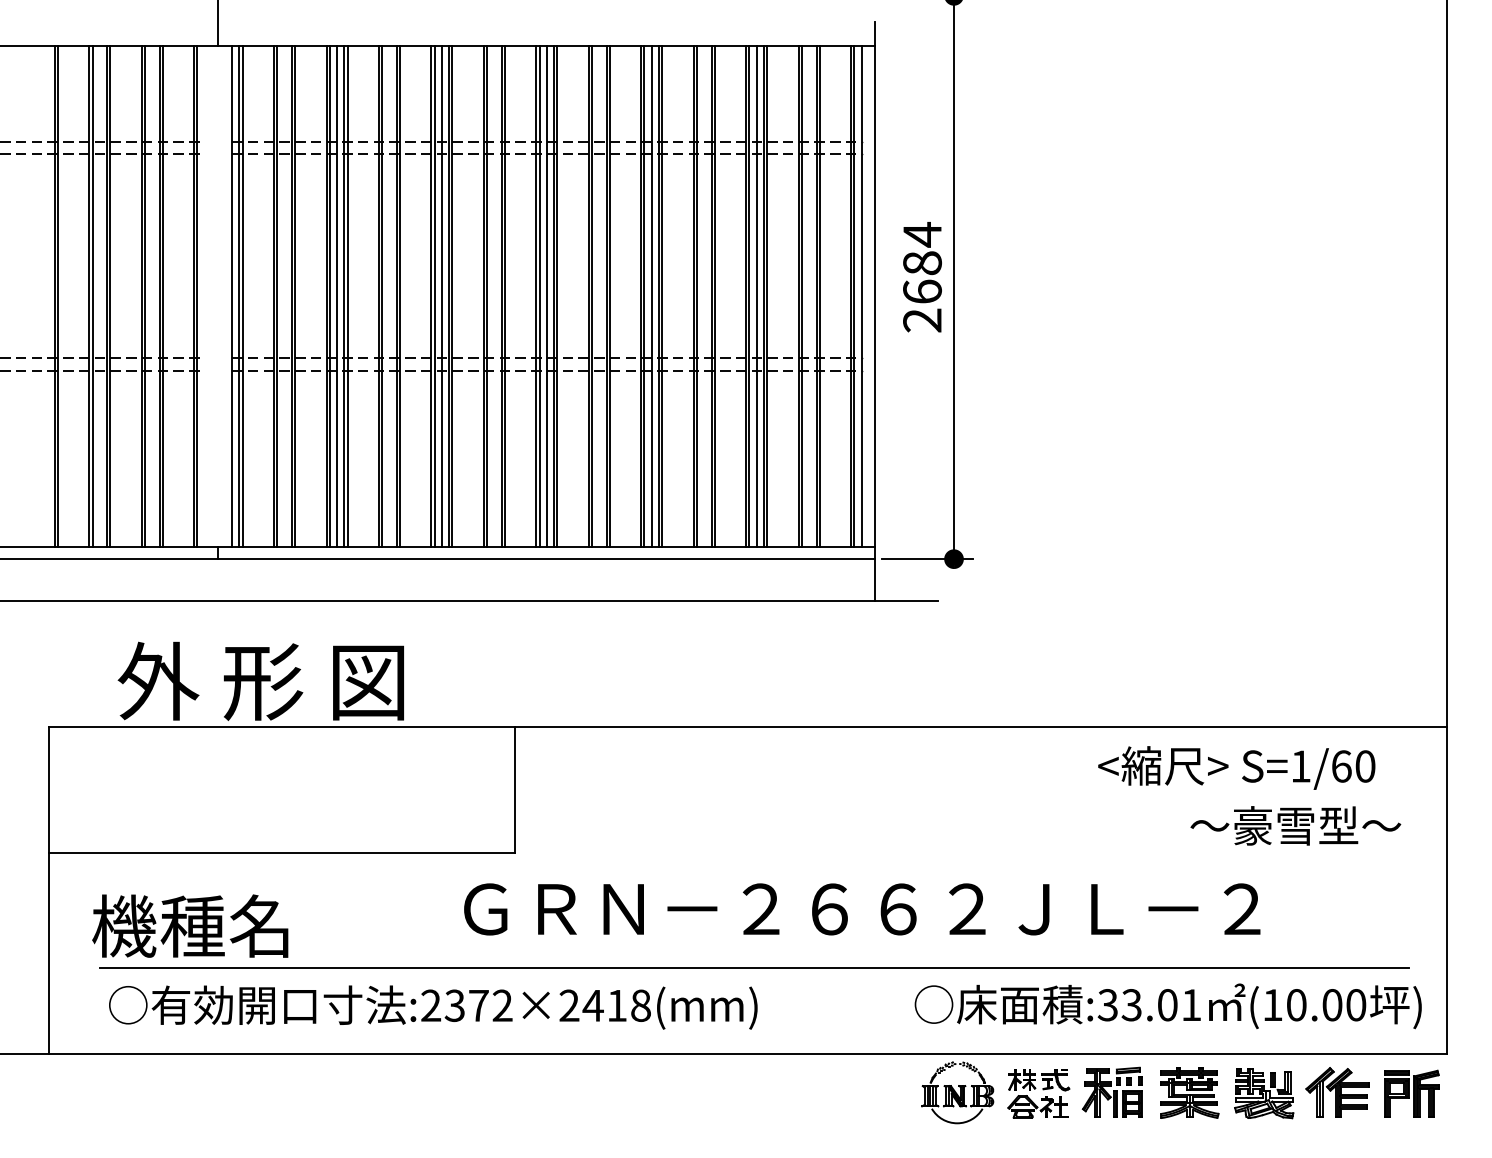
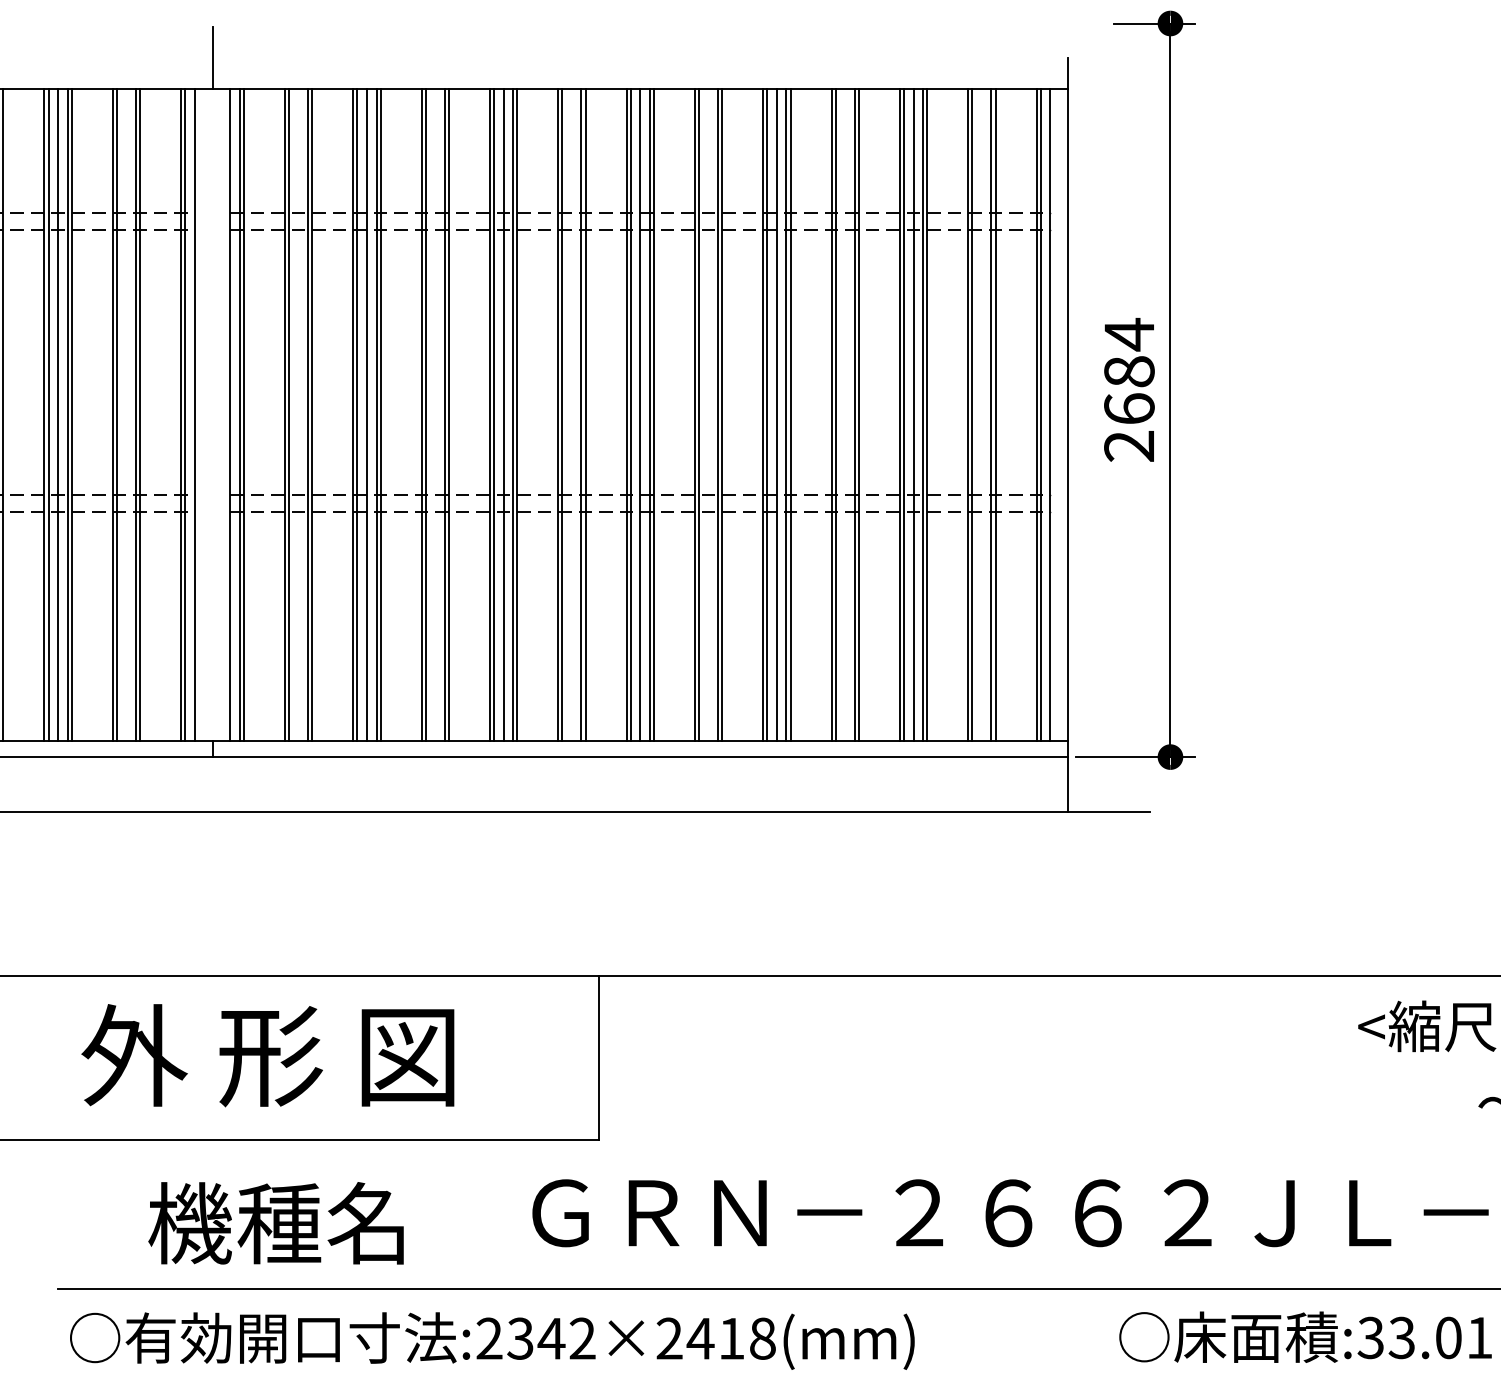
line: (99, 296) -> (57, 415), added
line: (204, 296) -> (194, 415), added
text: (260, 680) -> (267, 1054), moved
text: (190, 925) -> (276, 1222), moved
text: (478, 1005) -> (551, 1338), :2372×2418(mm) -> :2342×2418(mm)

